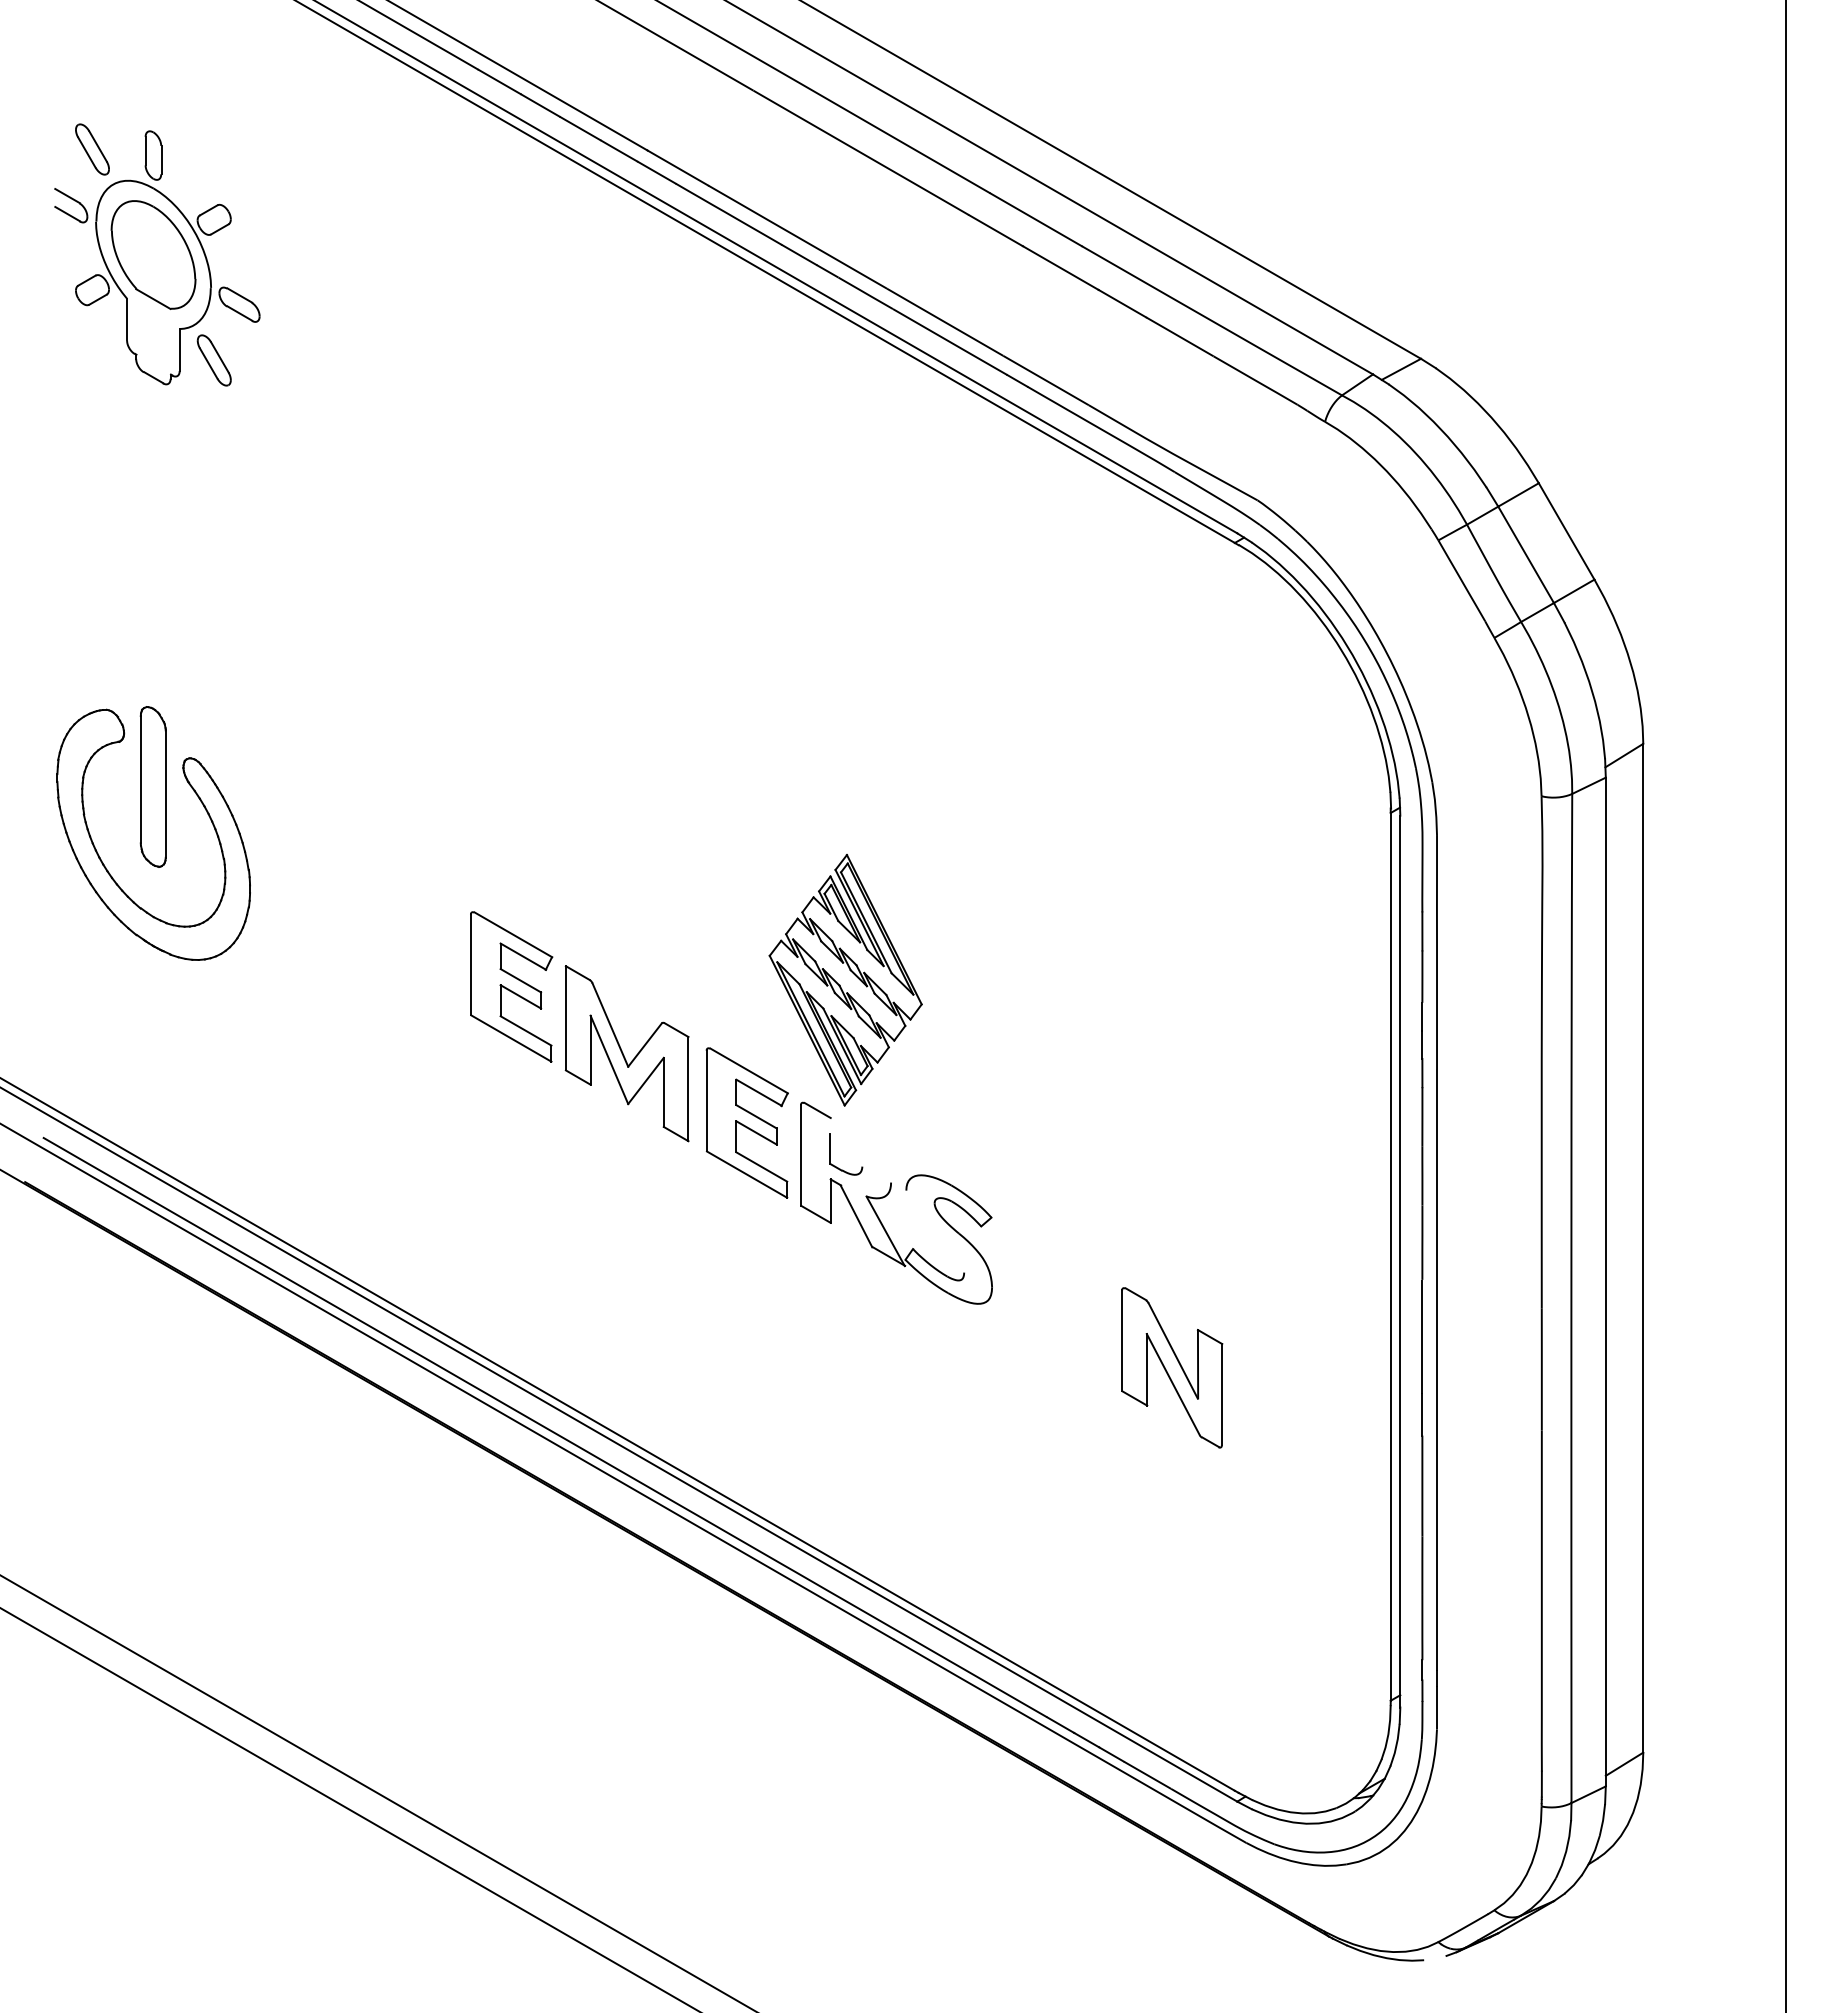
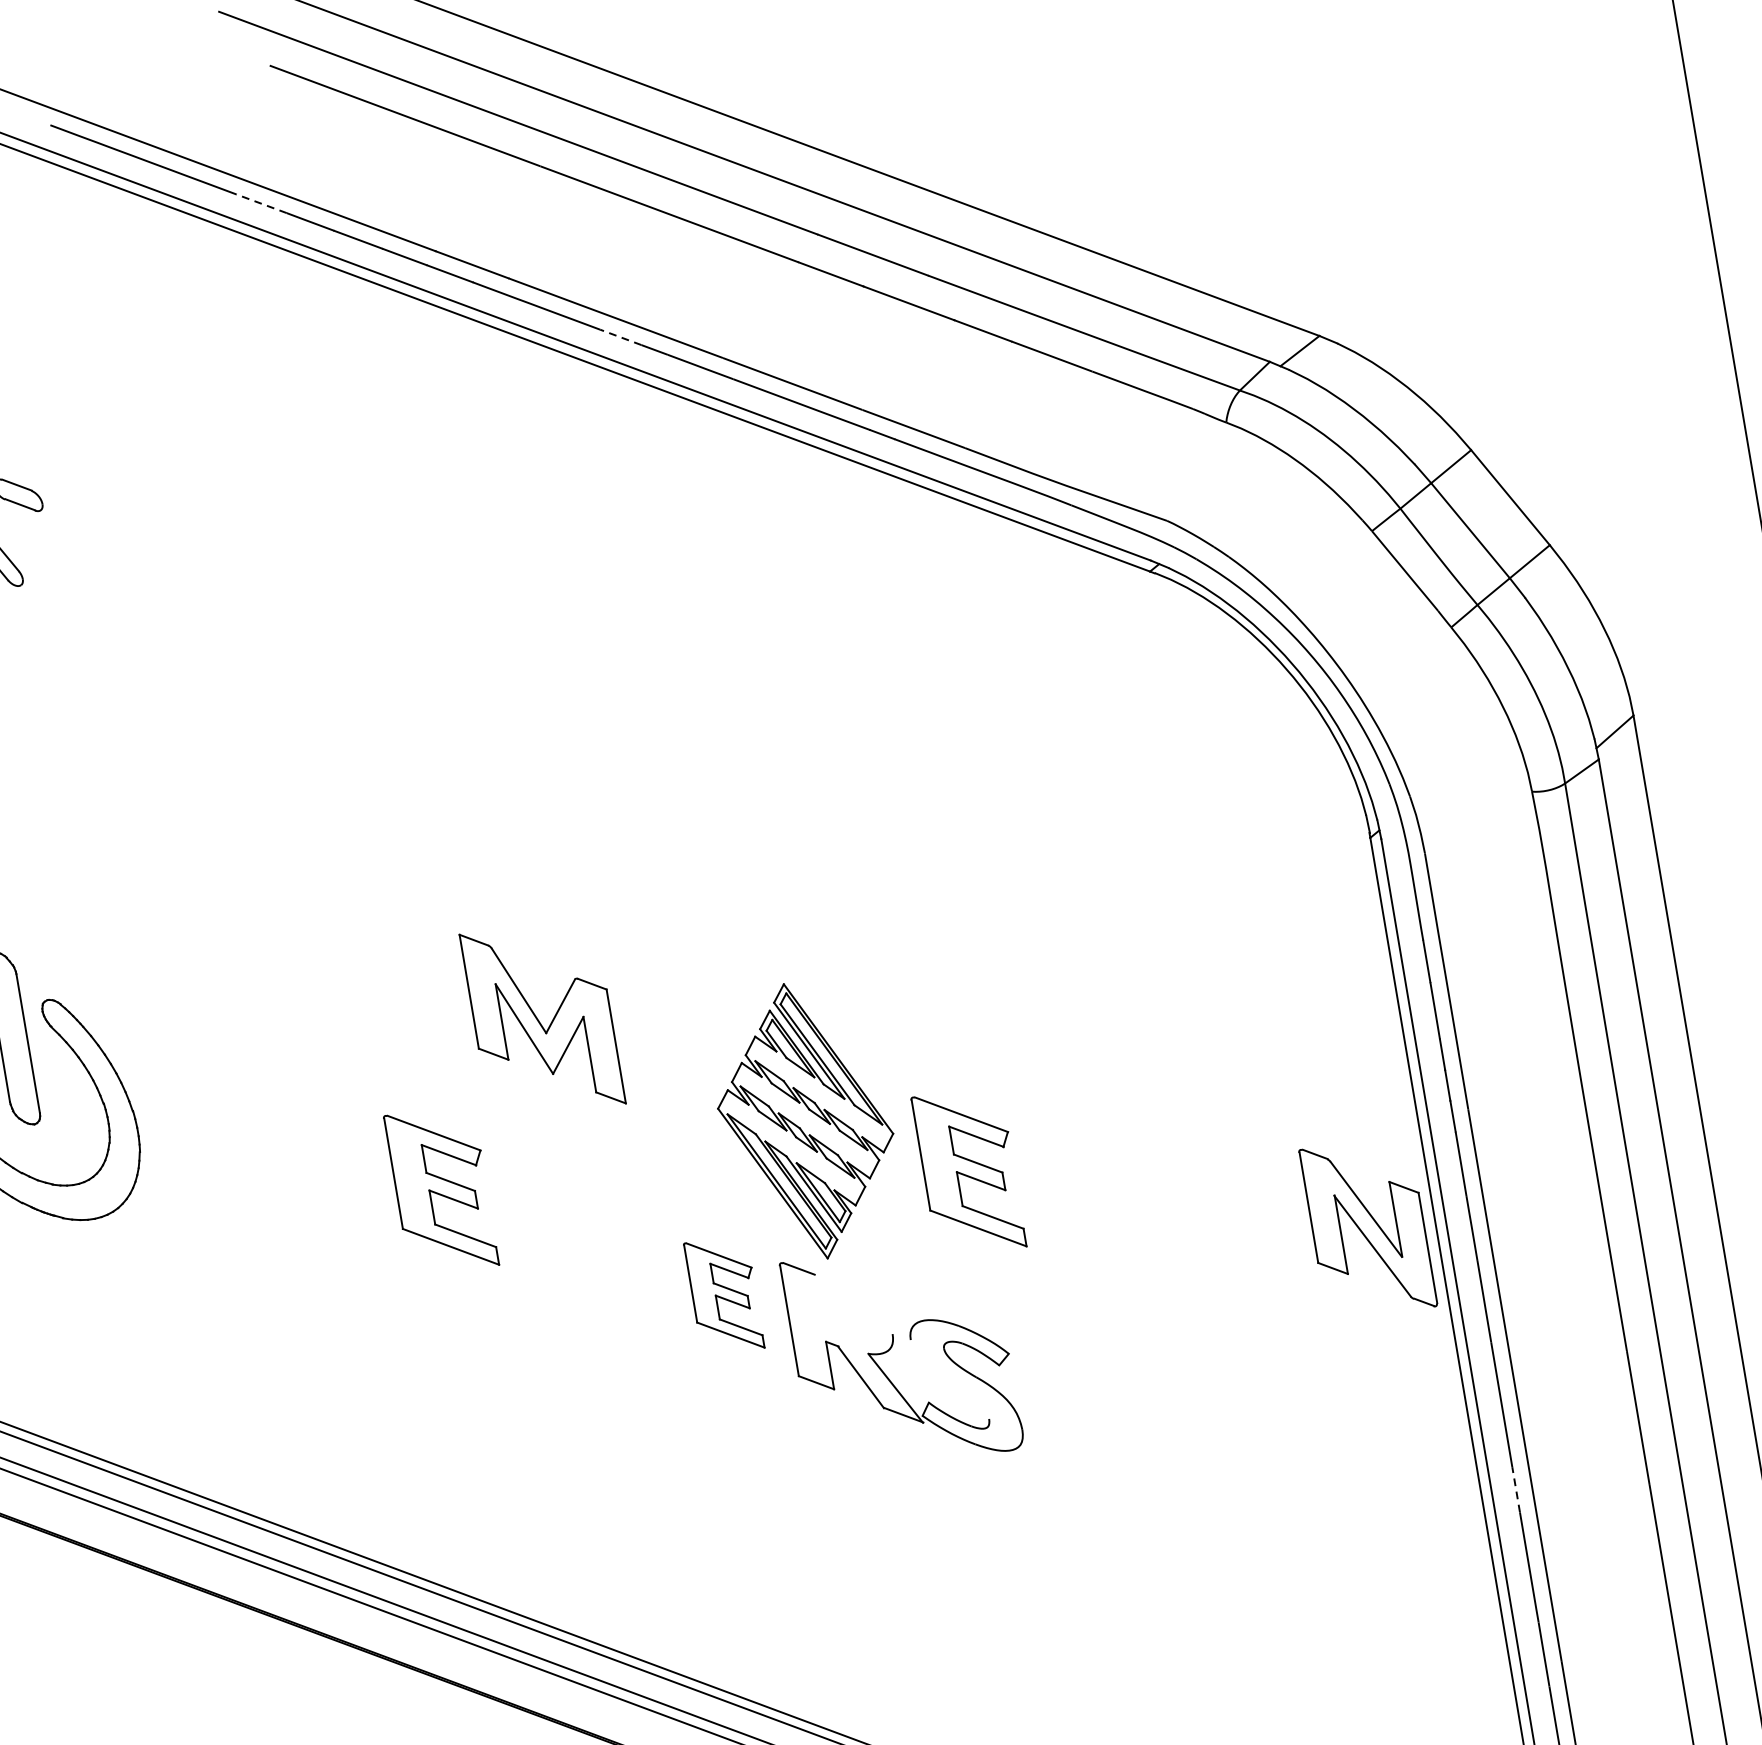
line: (499, 81) -> (261, 203), solid -> dashed
line: (799, 254) -> (621, 336), solid -> dashed
part: (983, 1049) -> (969, 1171), added
part: (626, 1053) -> (541, 1019), moved
part: (746, 1122) -> (723, 1295), size x0.7
part: (840, 1168) -> (834, 1328), removed
part: (1172, 1367) -> (1368, 1227), moved
line: (1422, 1414) -> (1516, 1489), solid -> dashed

